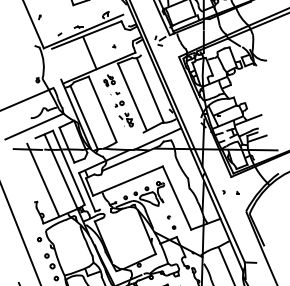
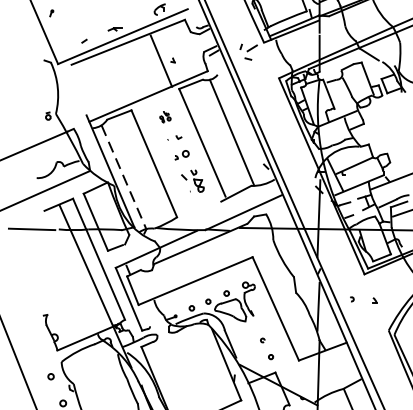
line: (89, 53) -> (160, 61), moved
part: (109, 80) -> (165, 116), size x0.6
line: (84, 117) -> (124, 177), solid -> dashed
line: (43, 179) -> (57, 278), removed

